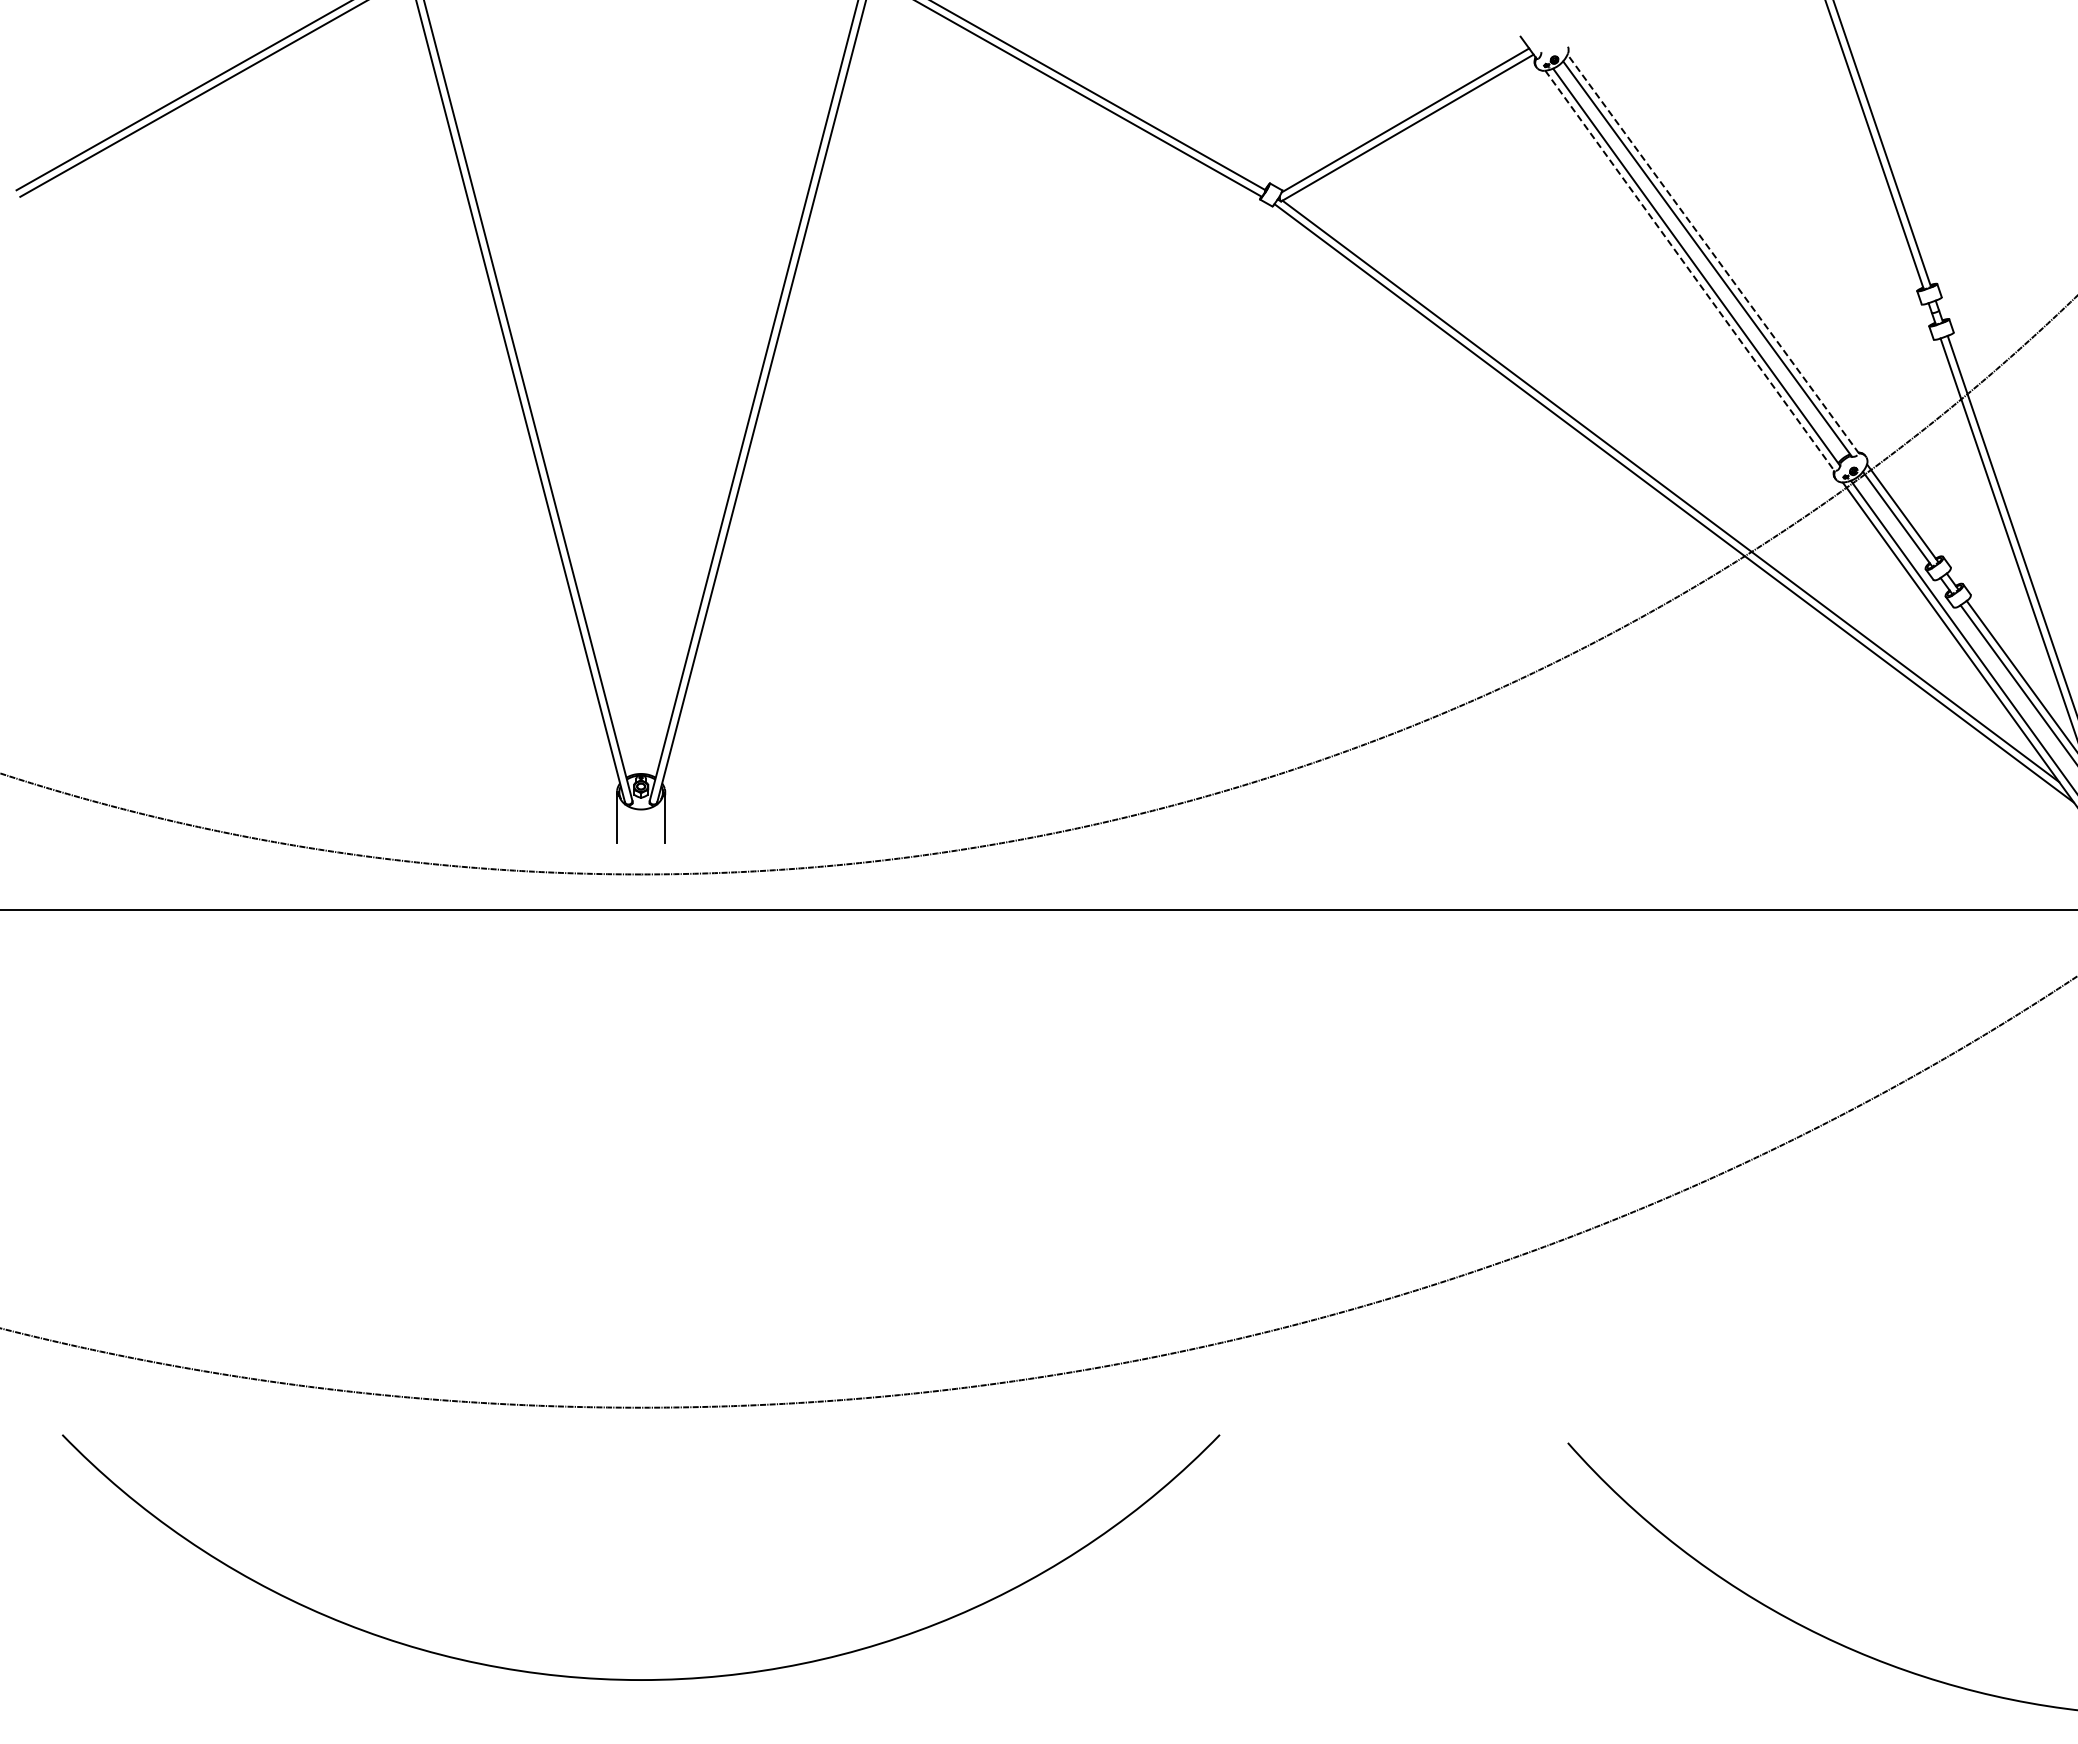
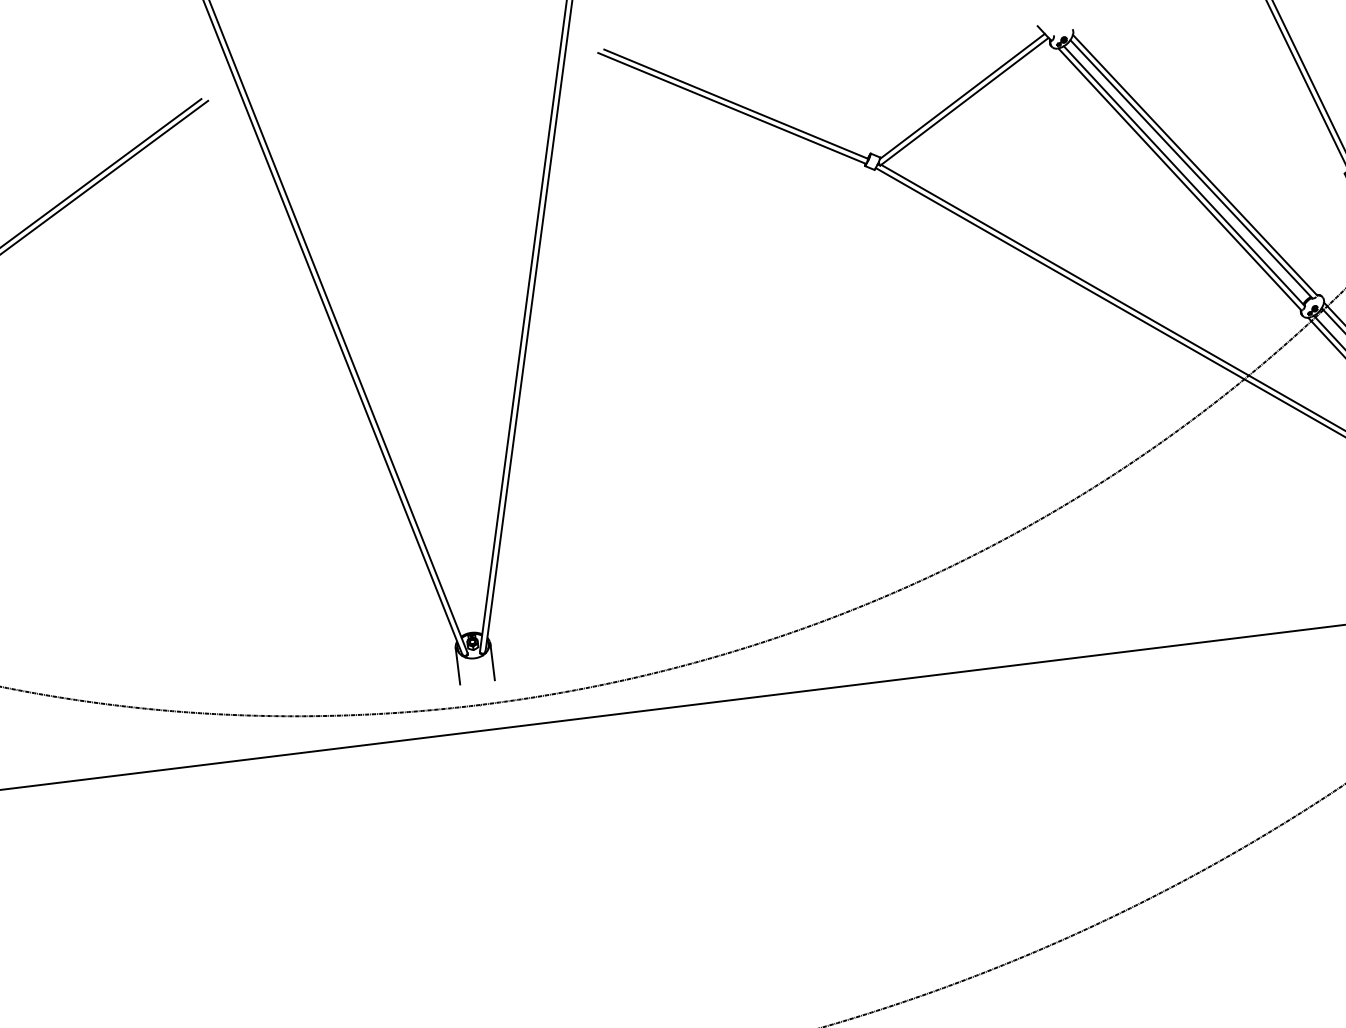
line: (1713, 253) -> (1195, 164), dashed -> solid
line: (1689, 270) -> (1179, 179), dashed -> solid

